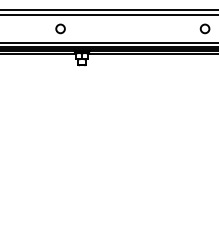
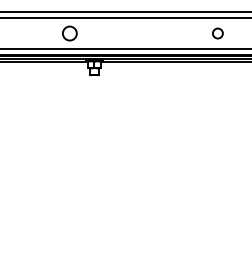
circle: (60, 28) -> (69, 33), size x1.4
circle: (204, 28) -> (217, 33), moved

